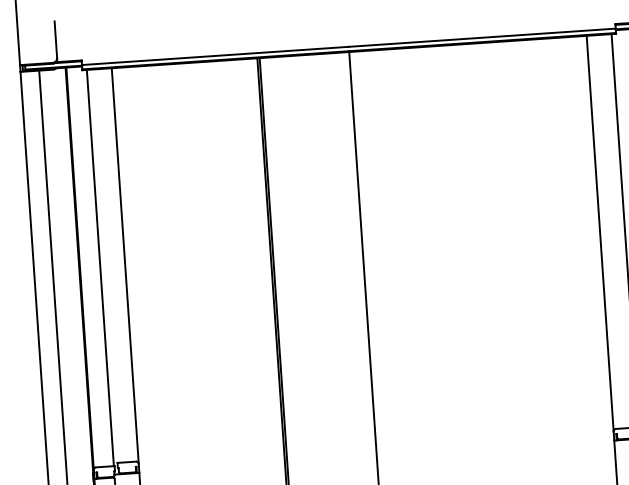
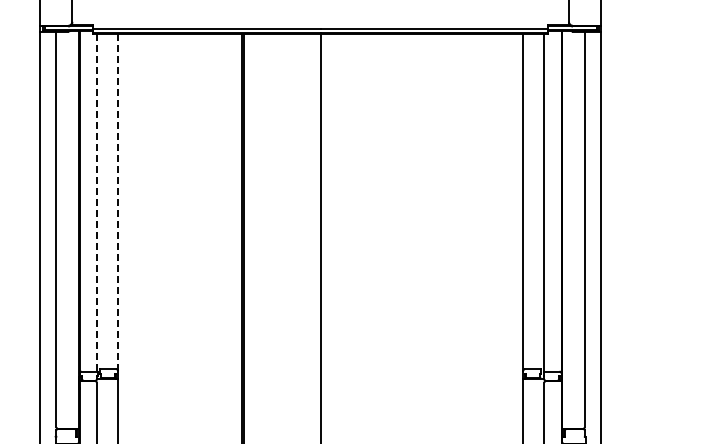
line: (125, 266) -> (118, 202), solid -> dashed
line: (99, 267) -> (96, 202), solid -> dashed

